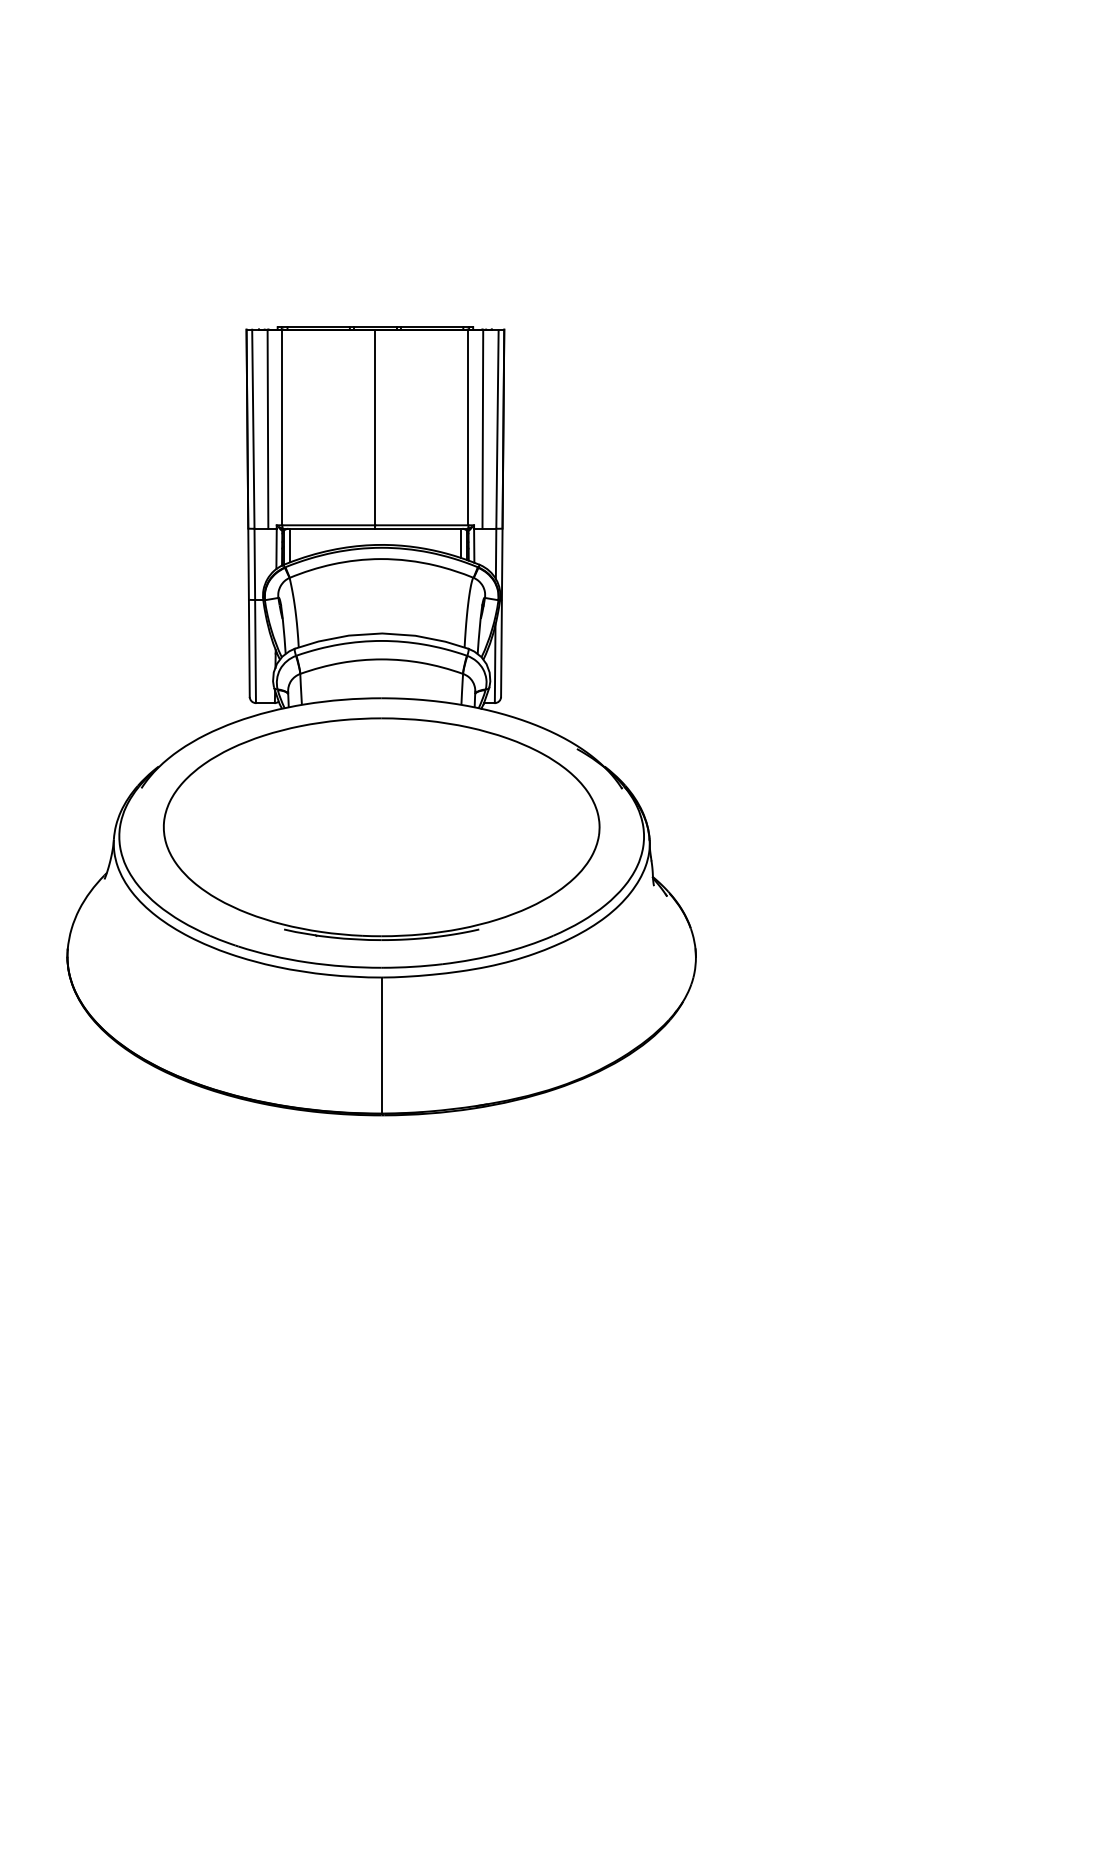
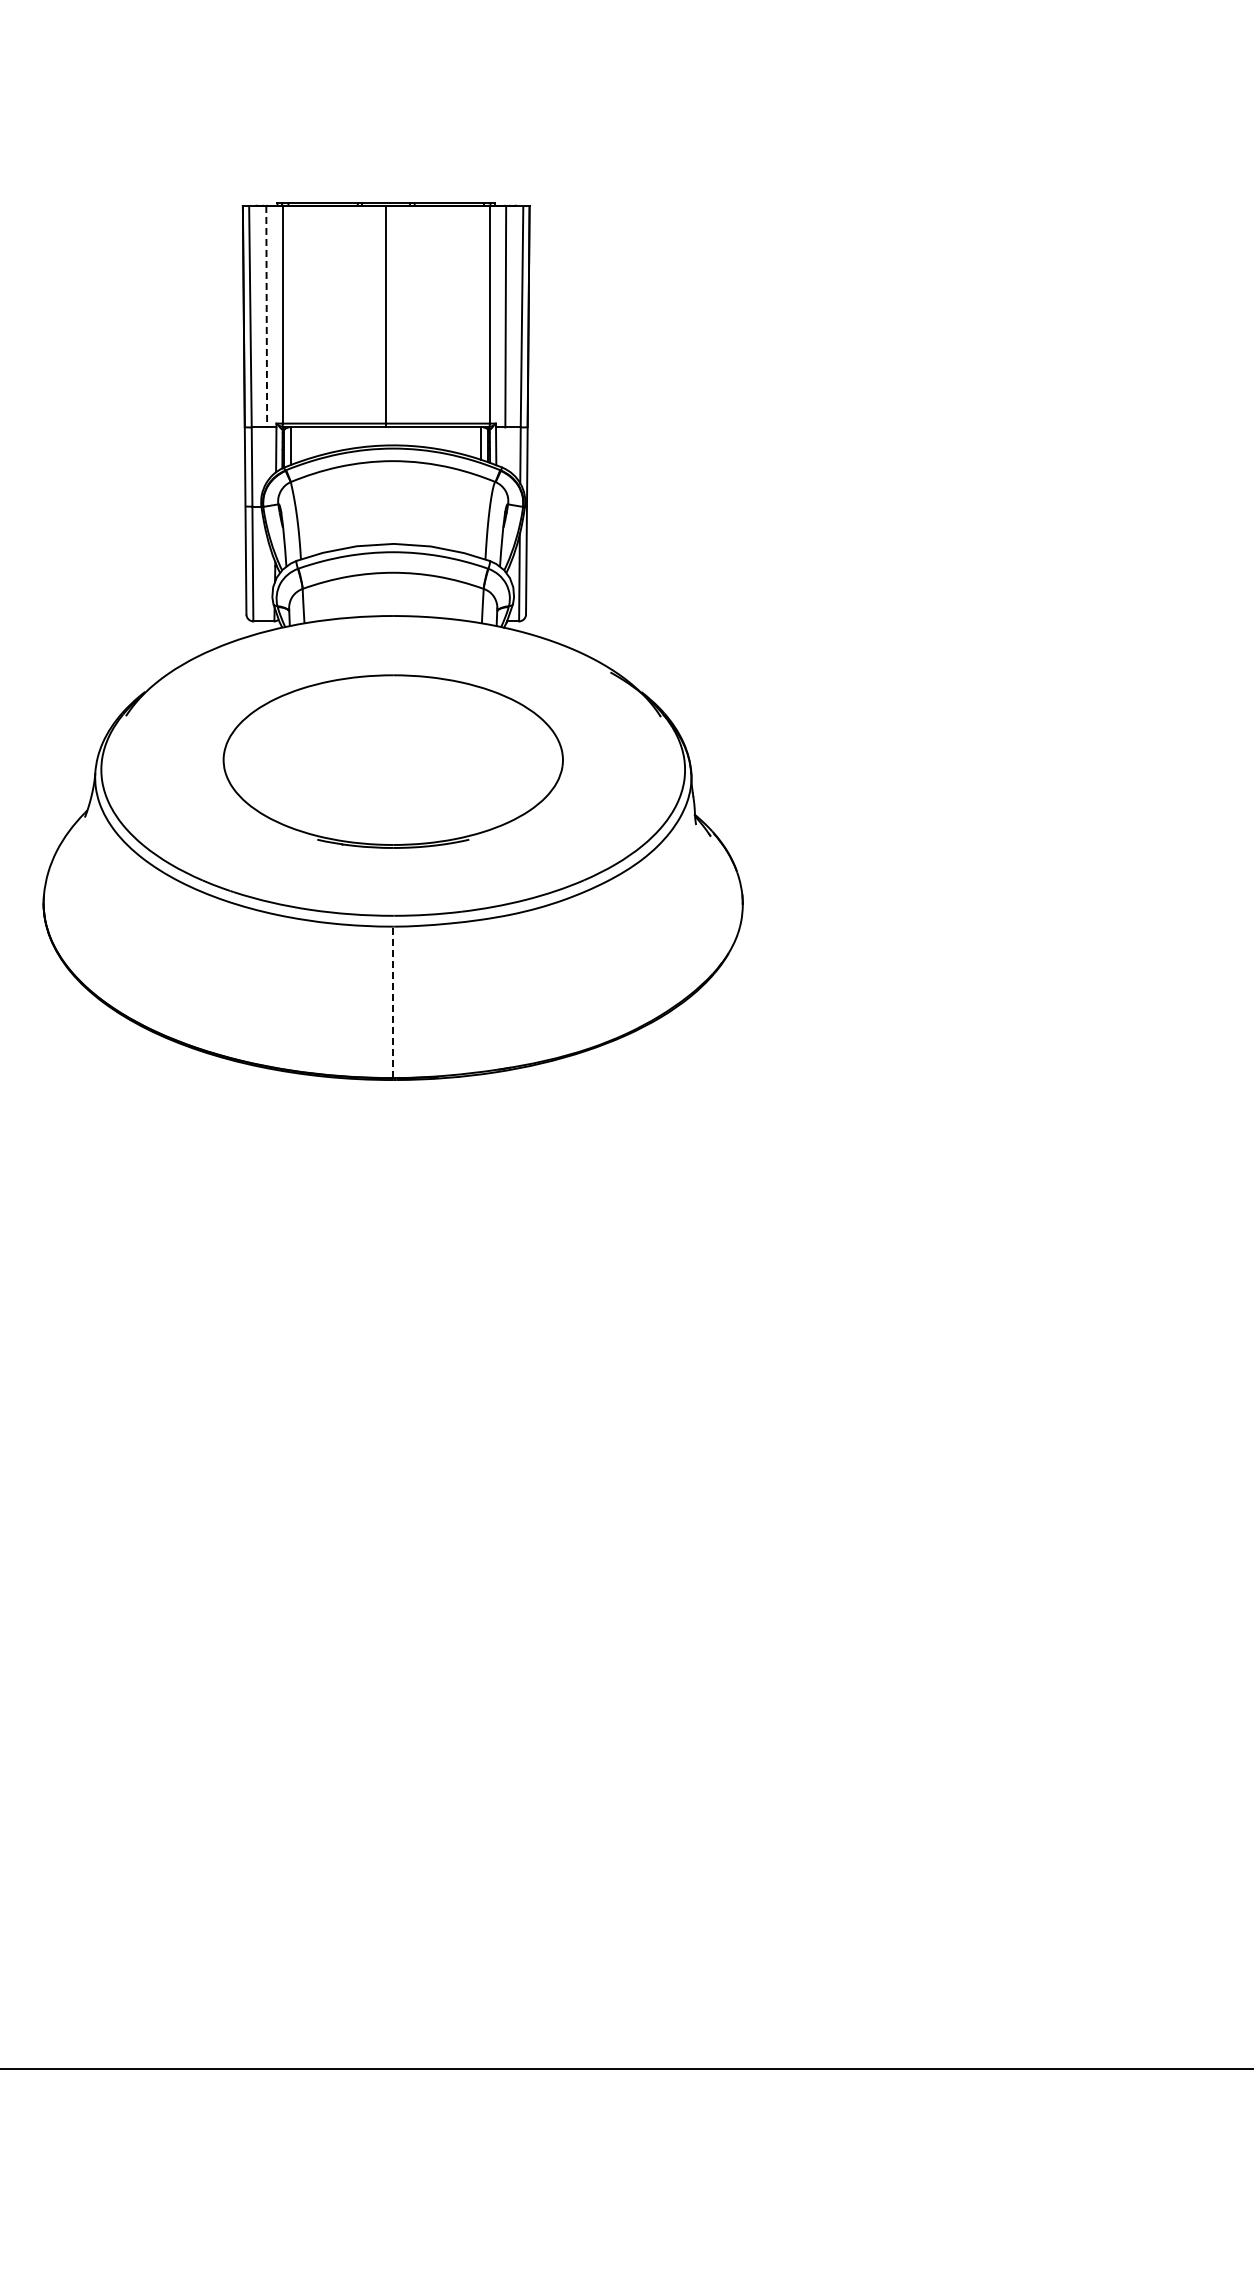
line: (267, 429) -> (266, 316), solid -> dashed
part: (381, 829) -> (393, 761), size x0.7
line: (381, 1045) -> (393, 1002), solid -> dashed

